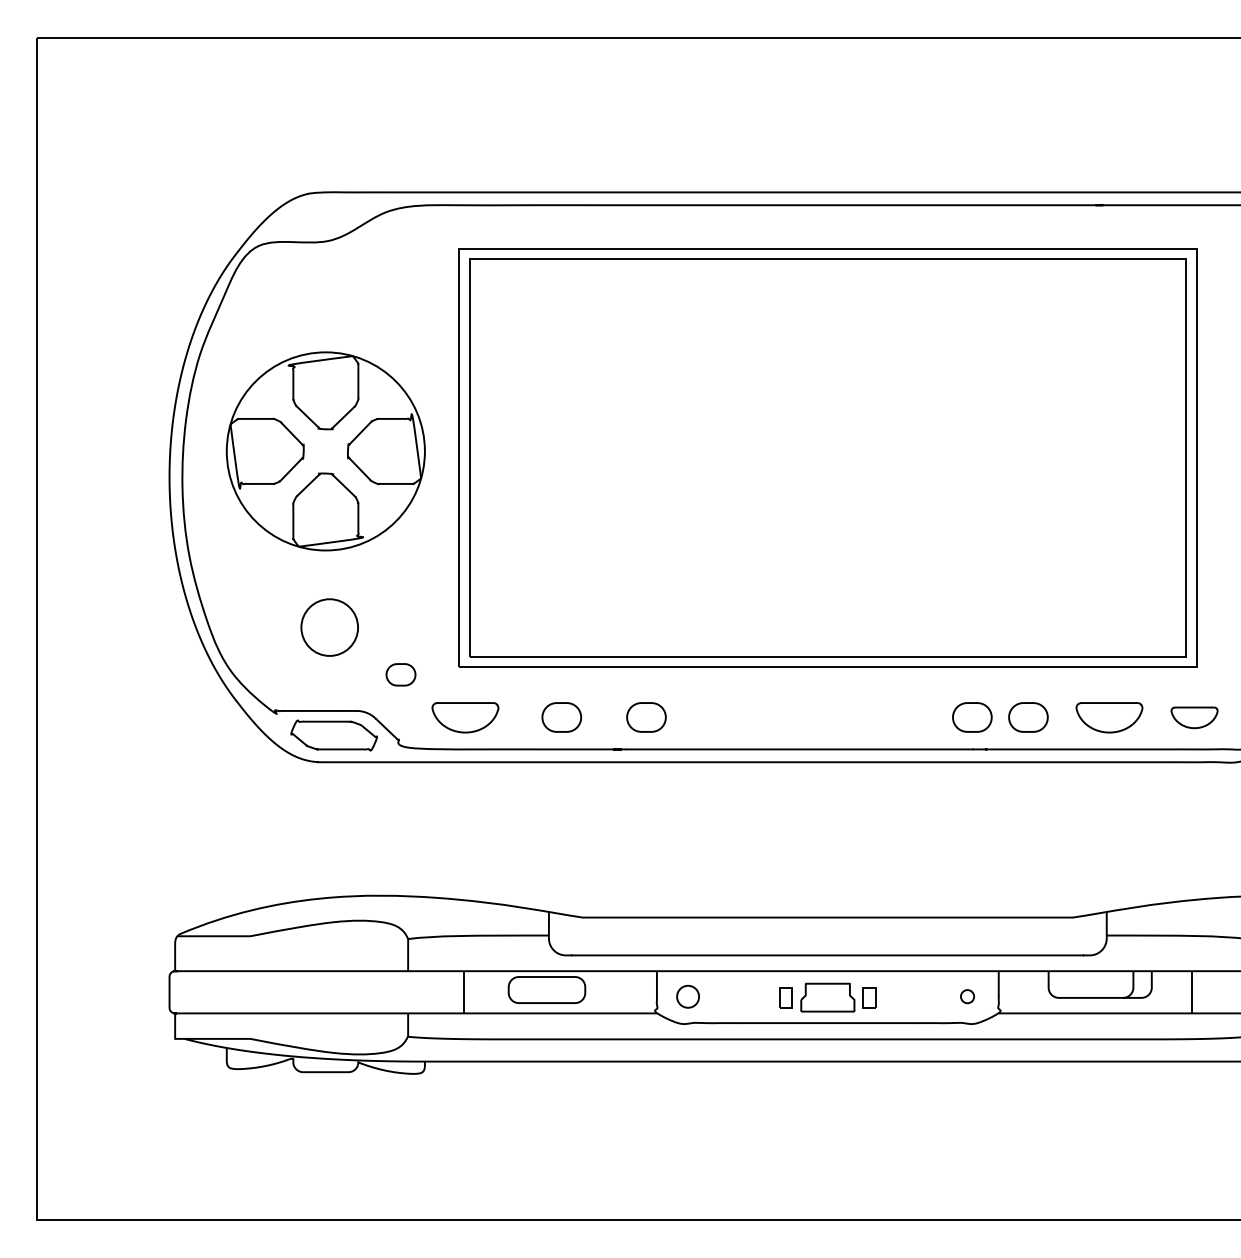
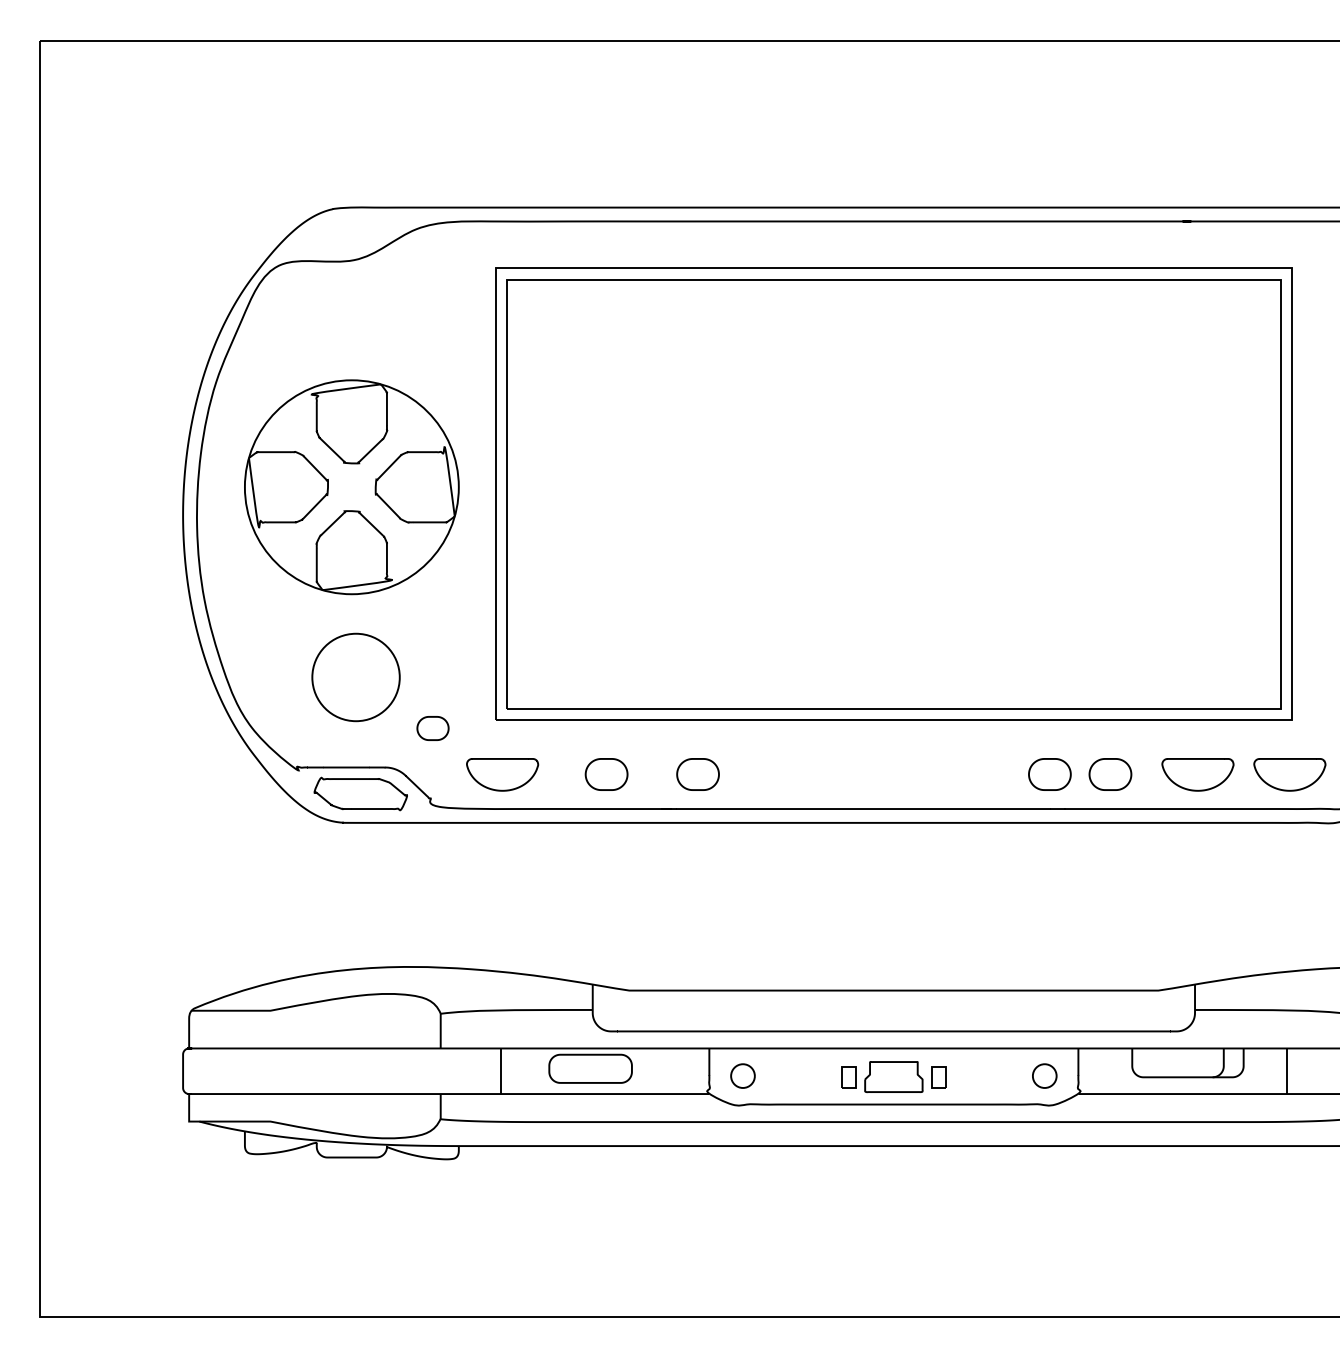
circle: (329, 627) -> (355, 677), size x1.43
part: (1194, 717) -> (1289, 774), size x1.43
circle: (967, 996) -> (1044, 1075), size x1.67

